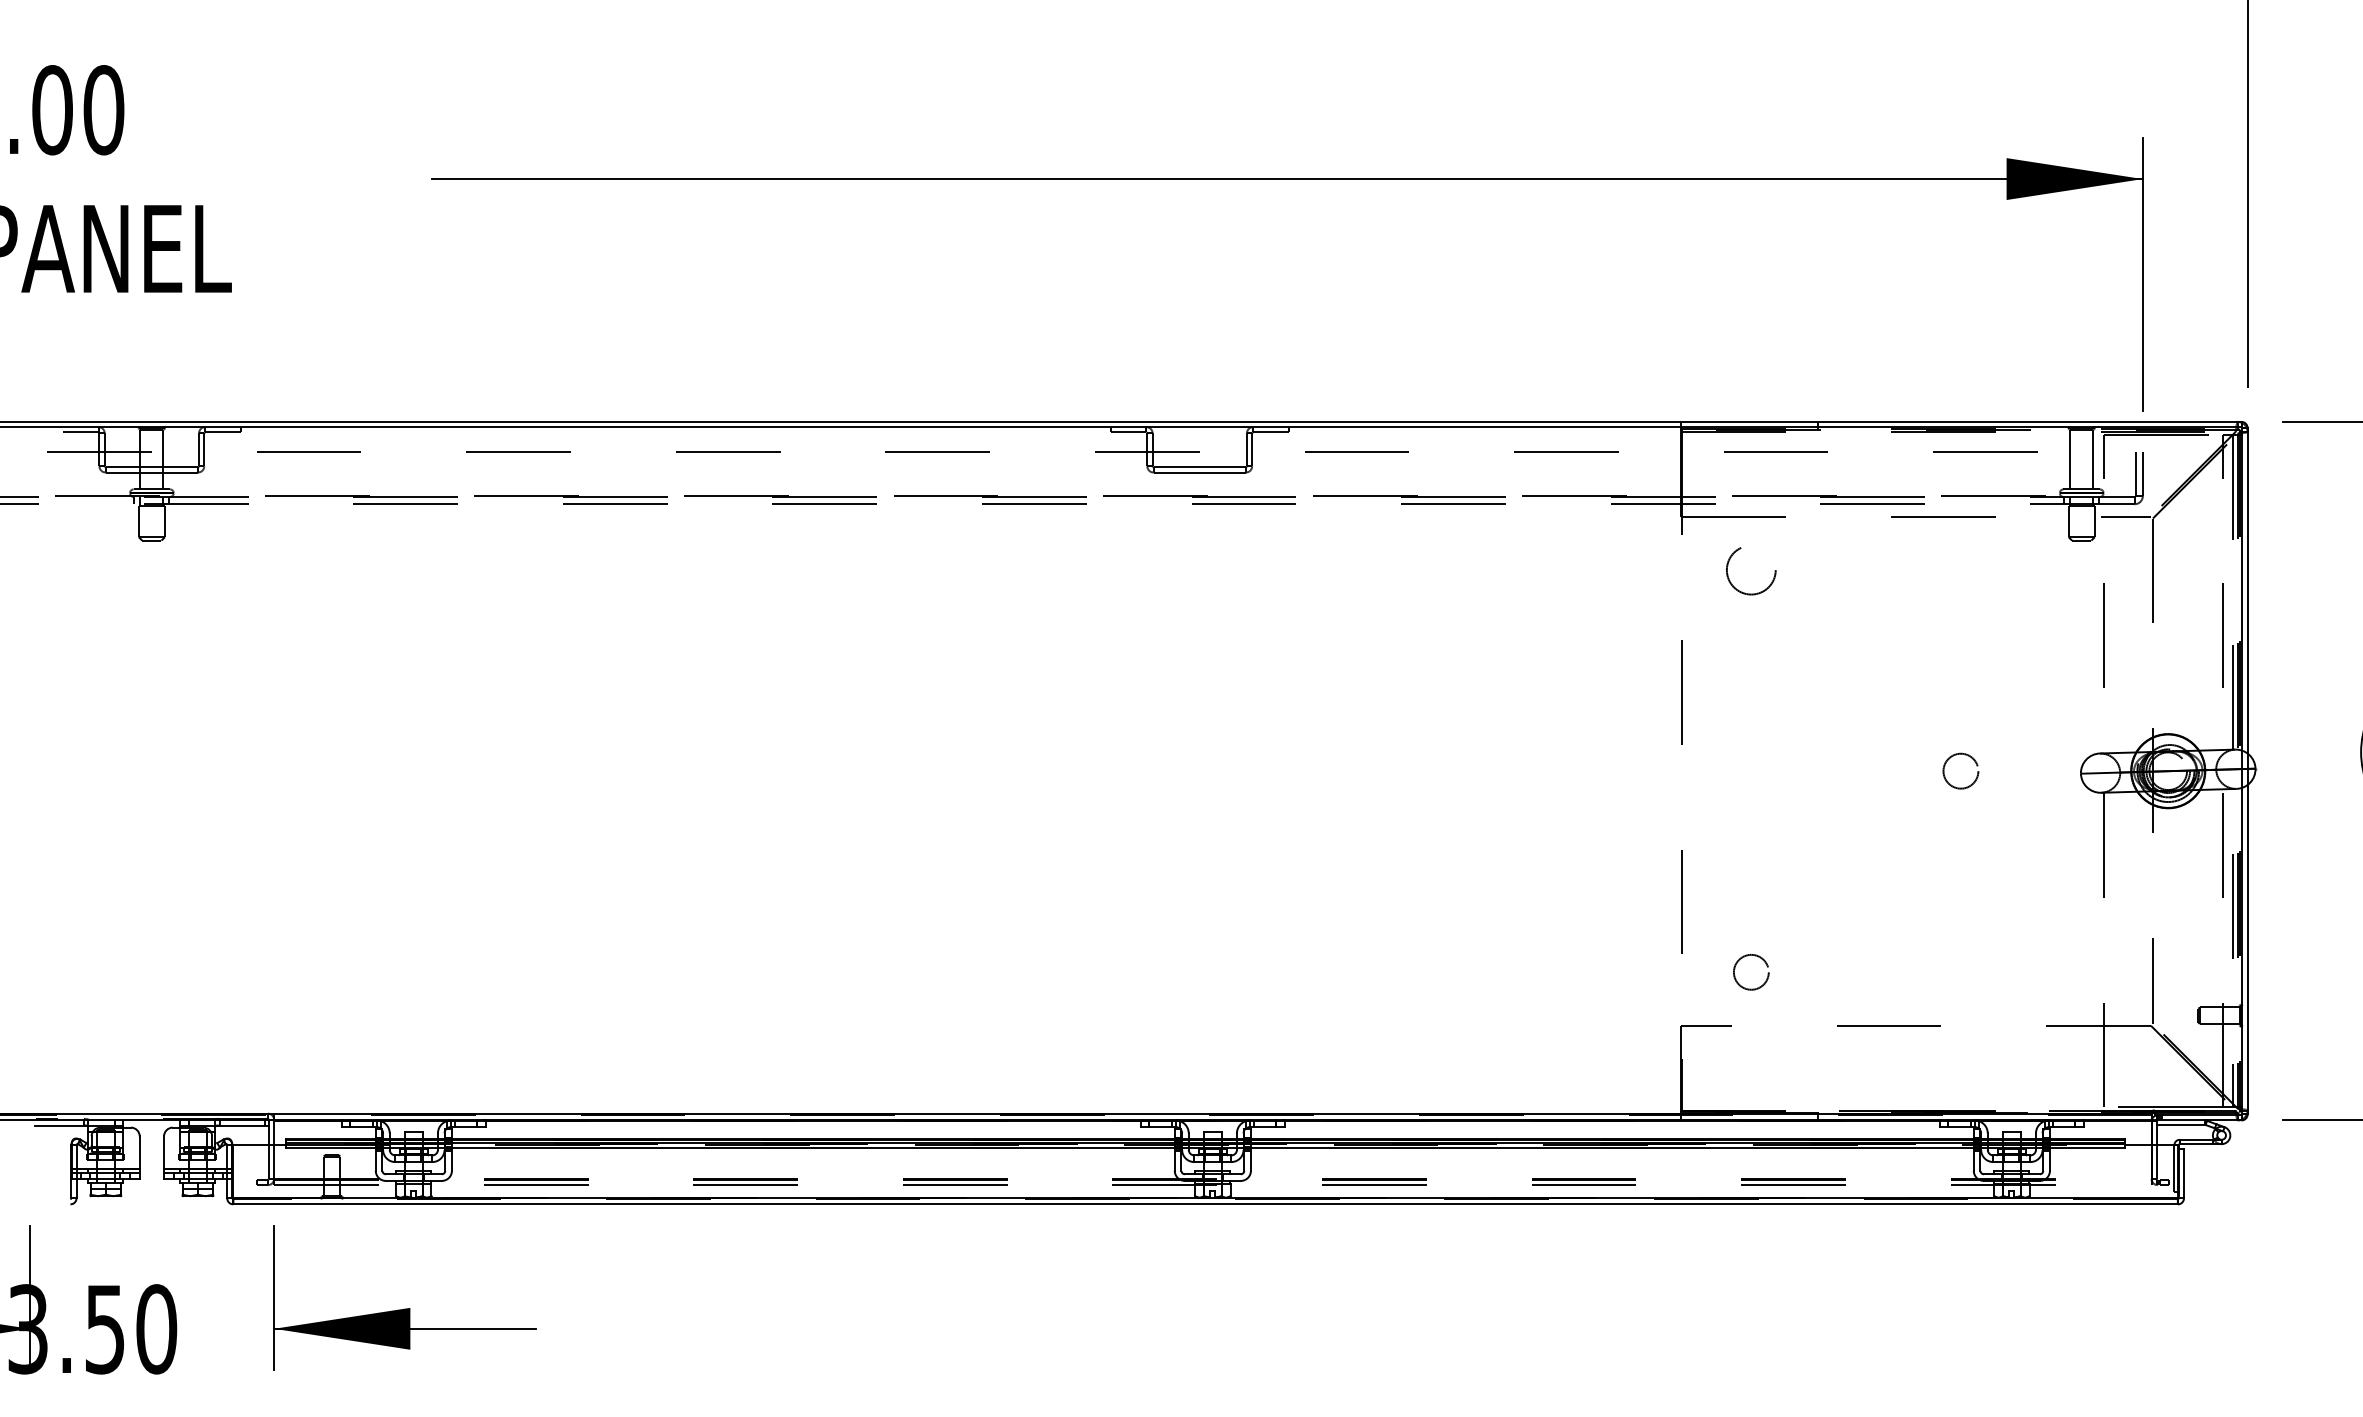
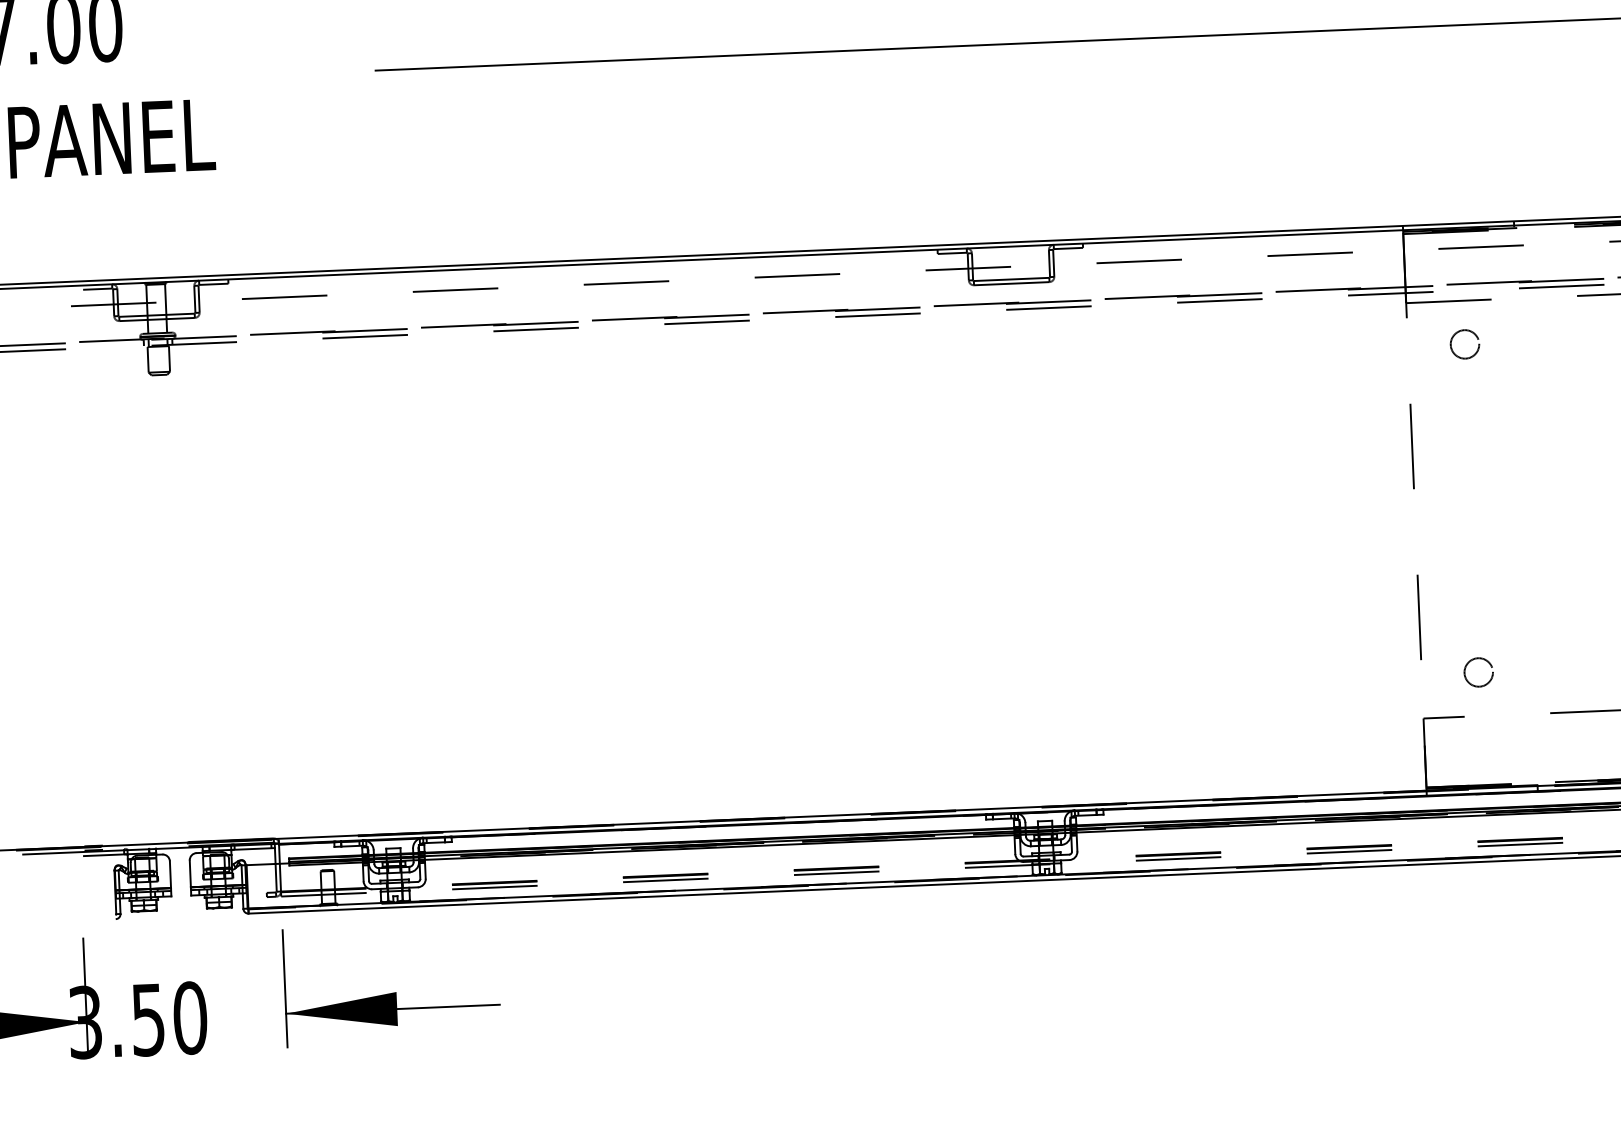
circle: (1751, 569) -> (1465, 343), size x0.71

